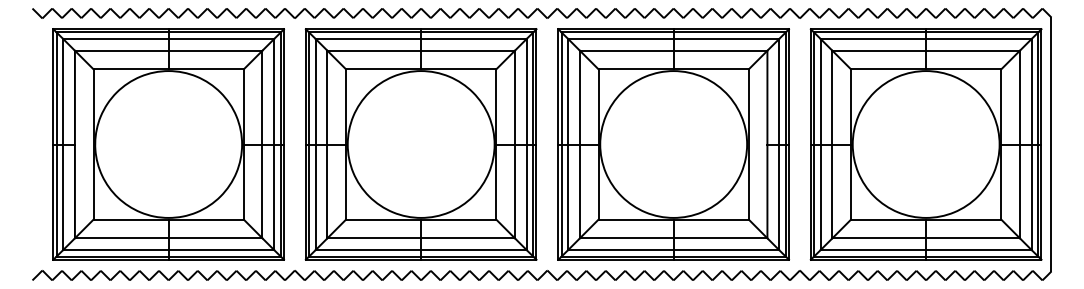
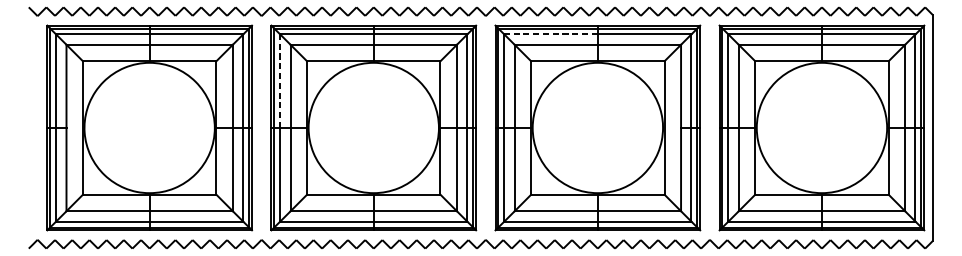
line: (620, 39) -> (550, 34), solid -> dashed
line: (315, 91) -> (279, 80), solid -> dashed

